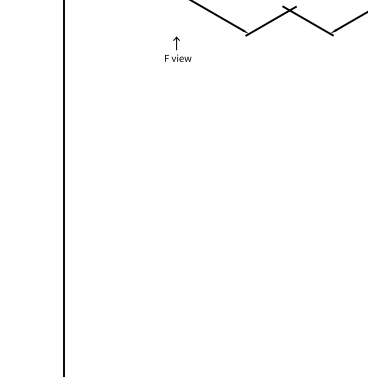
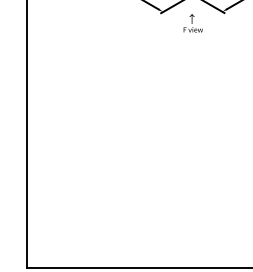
text: (178, 48) -> (193, 22), moved

